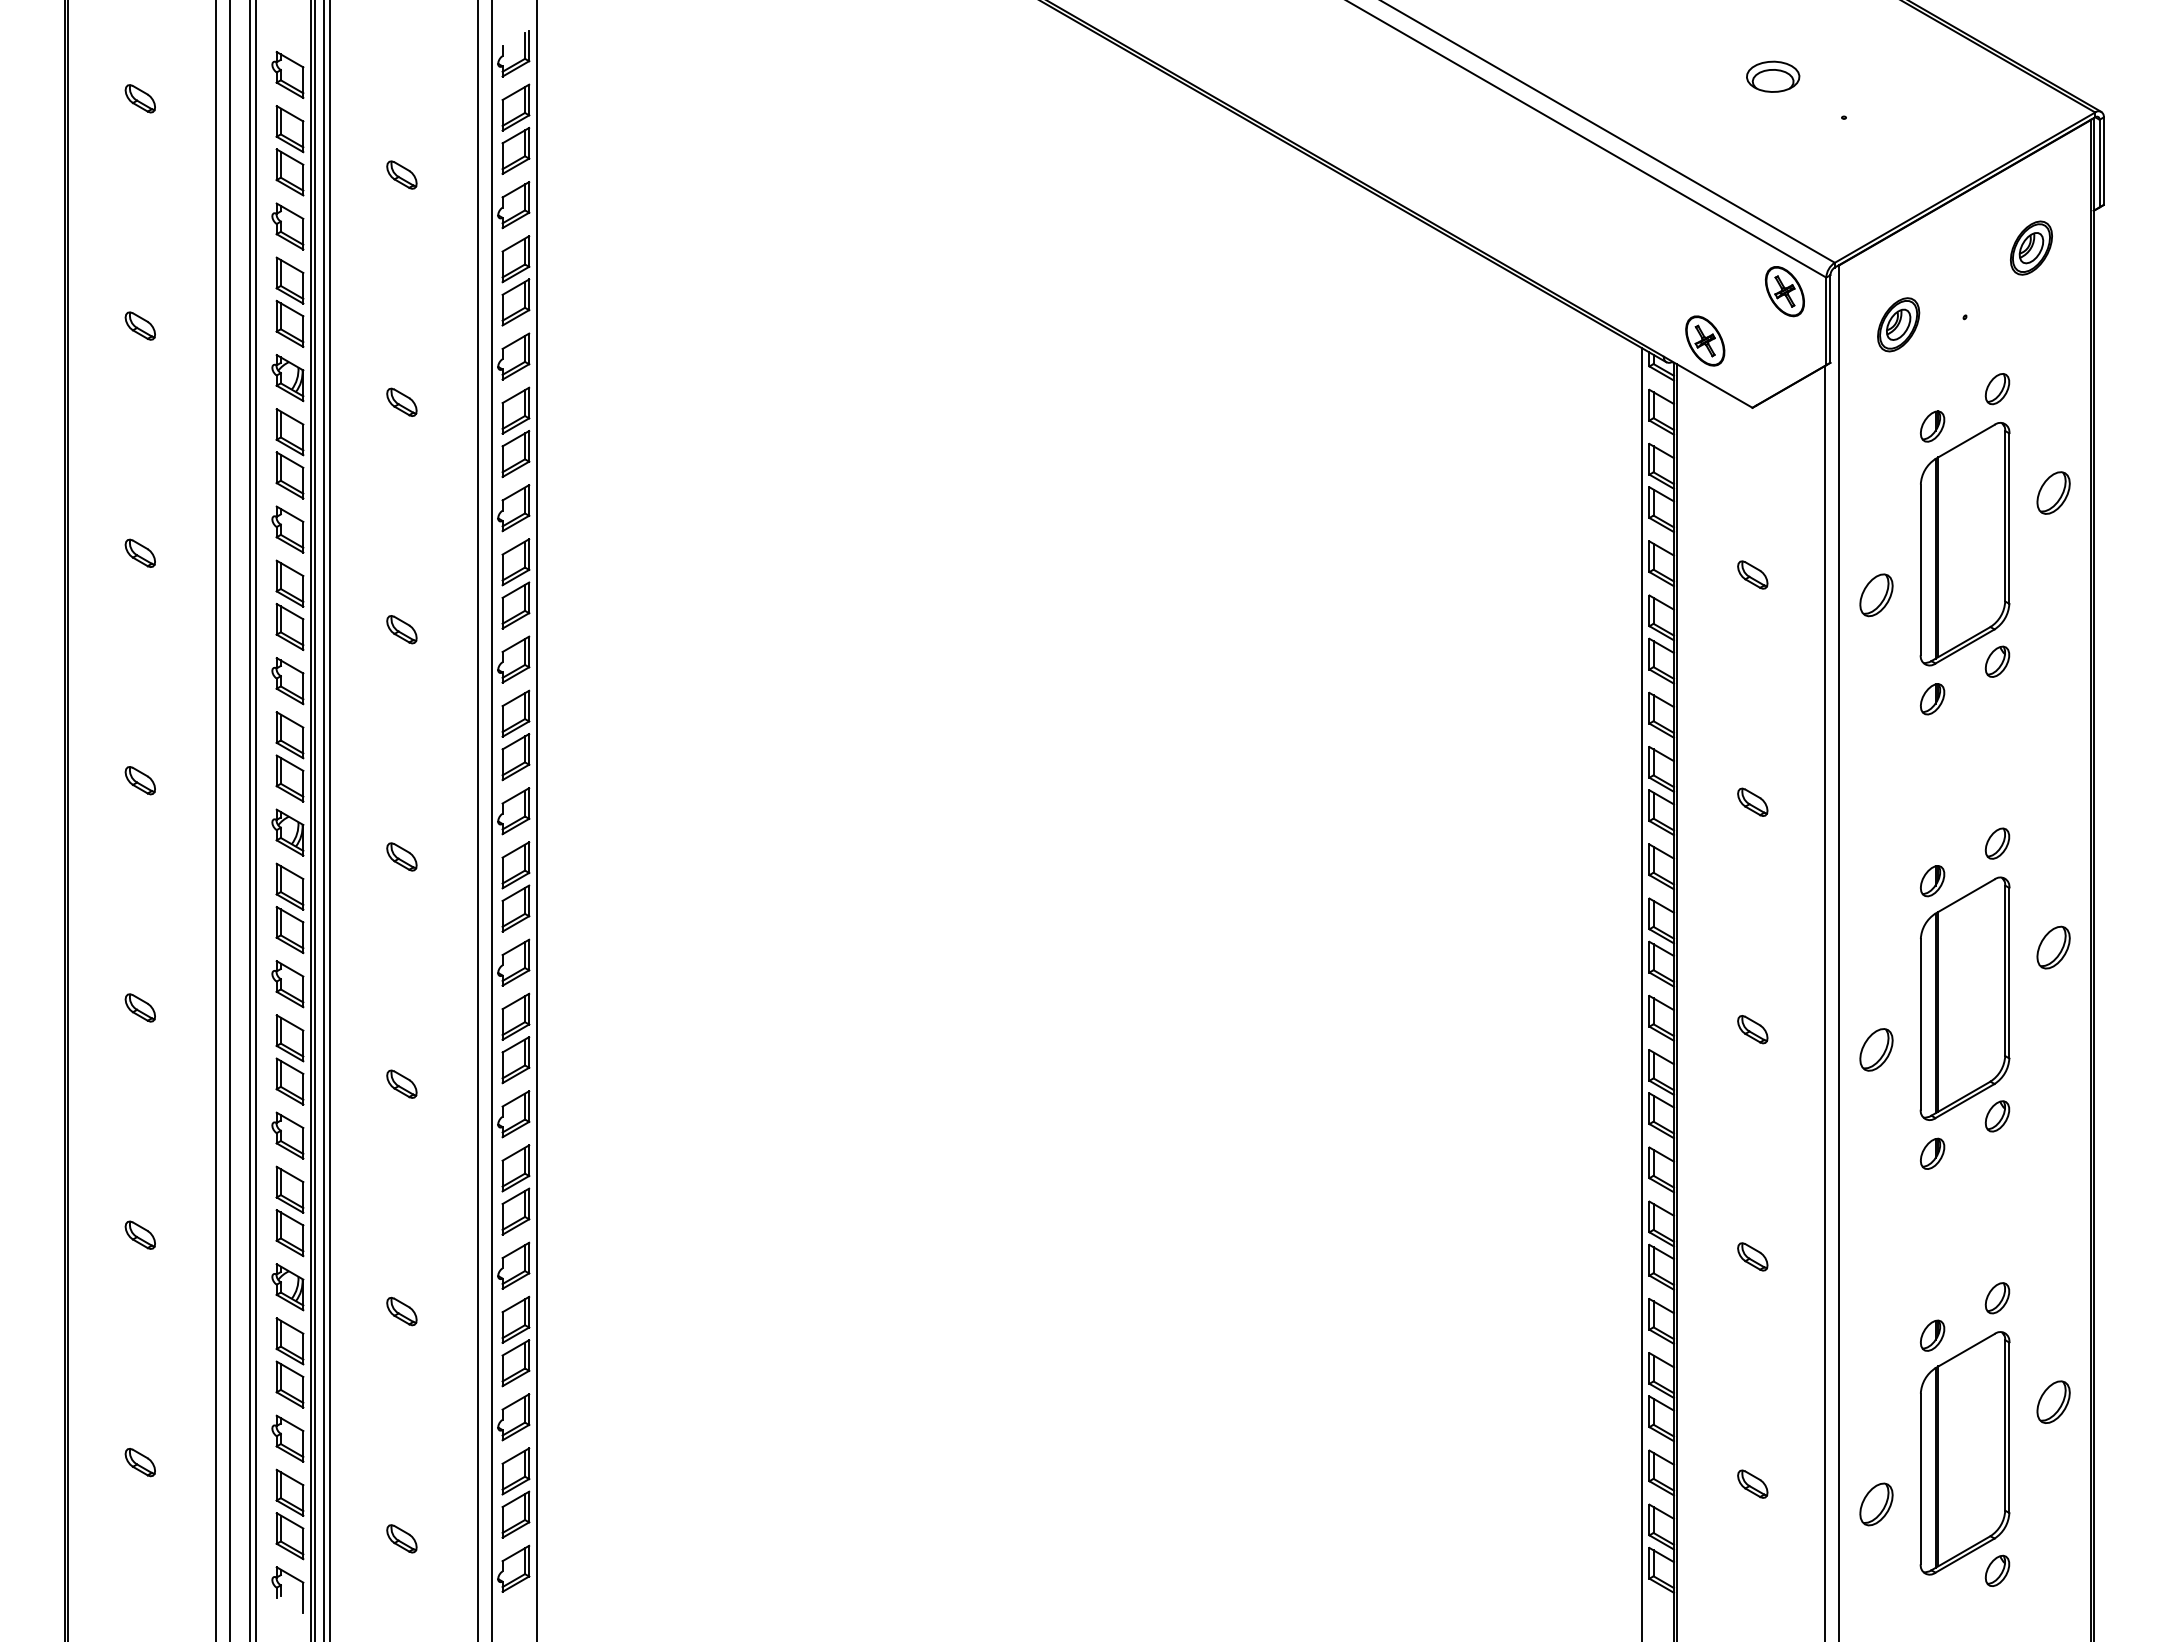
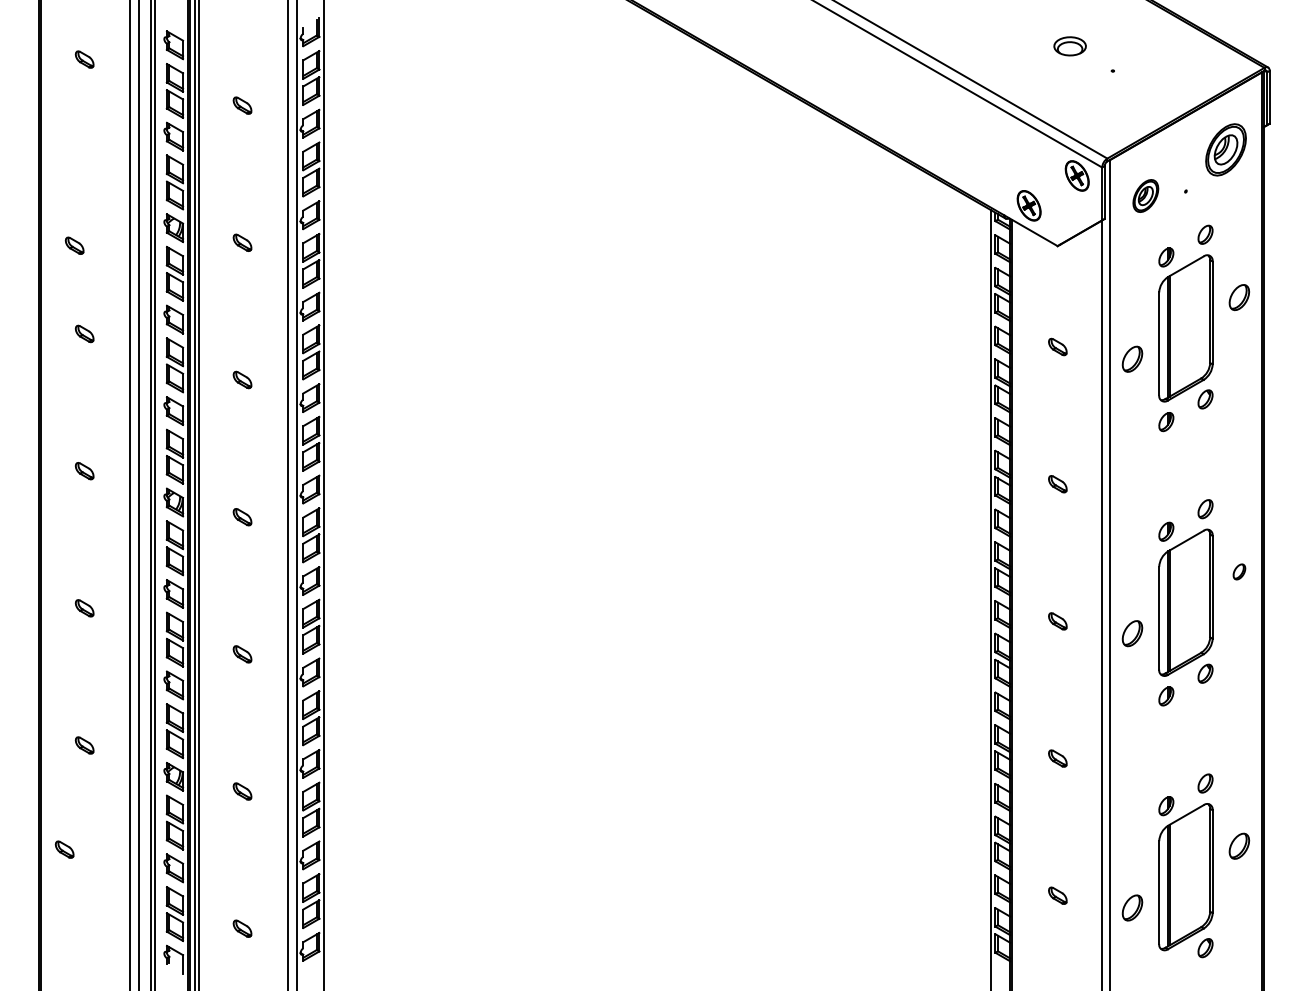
part: (2030, 247) -> (1225, 149), size x1.6
part: (140, 325) -> (74, 245), moved
part: (2053, 946) -> (1239, 571), size x0.6
part: (140, 1462) -> (64, 849), moved

